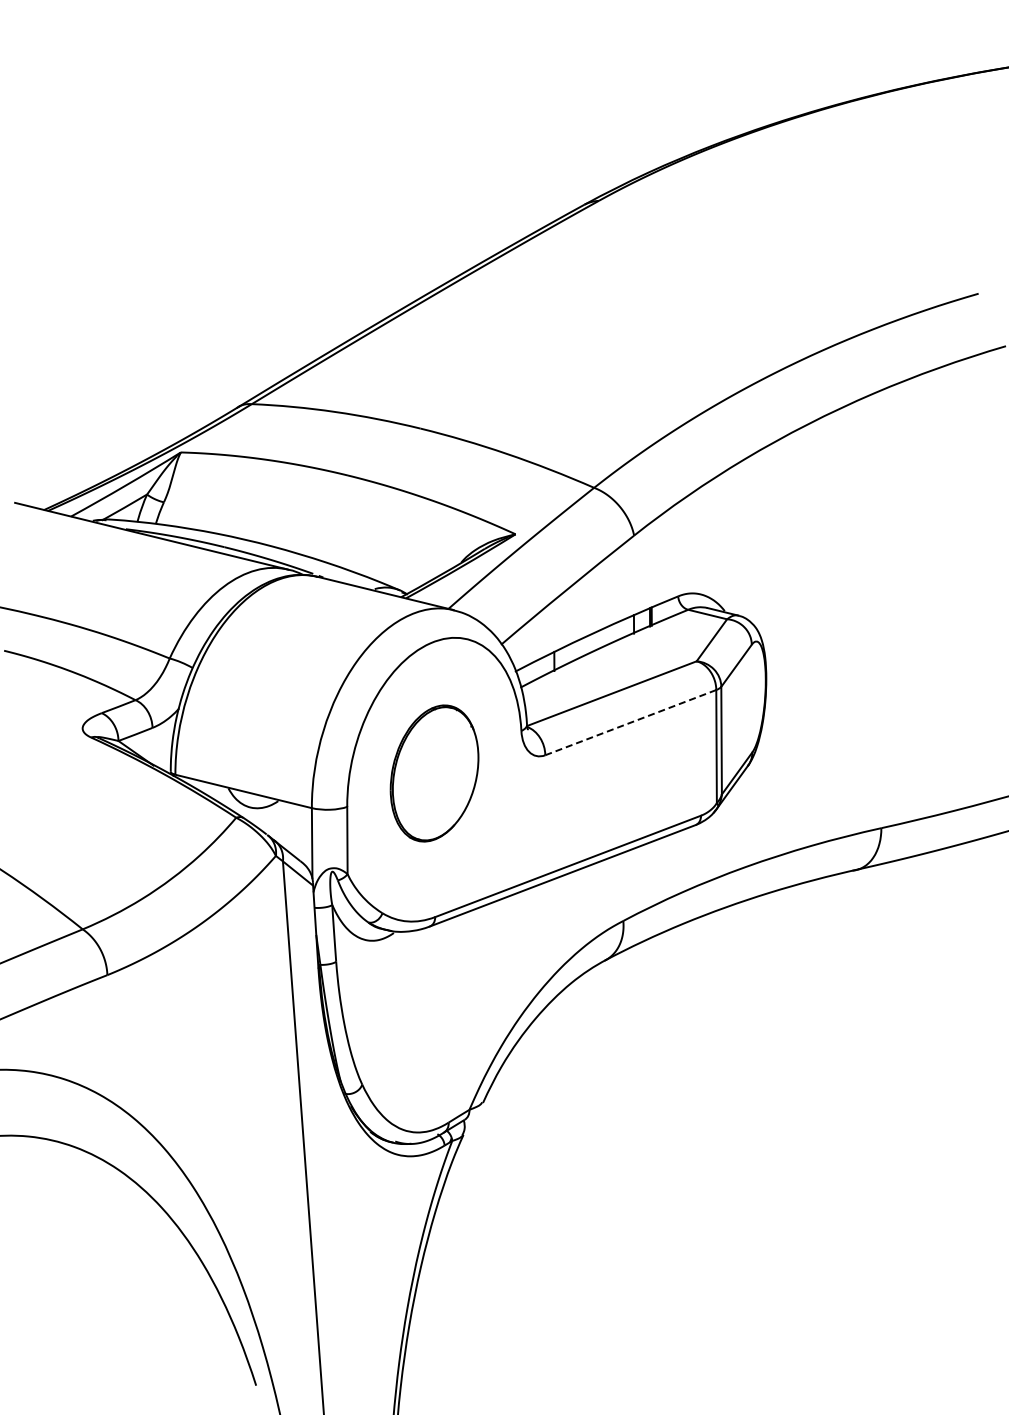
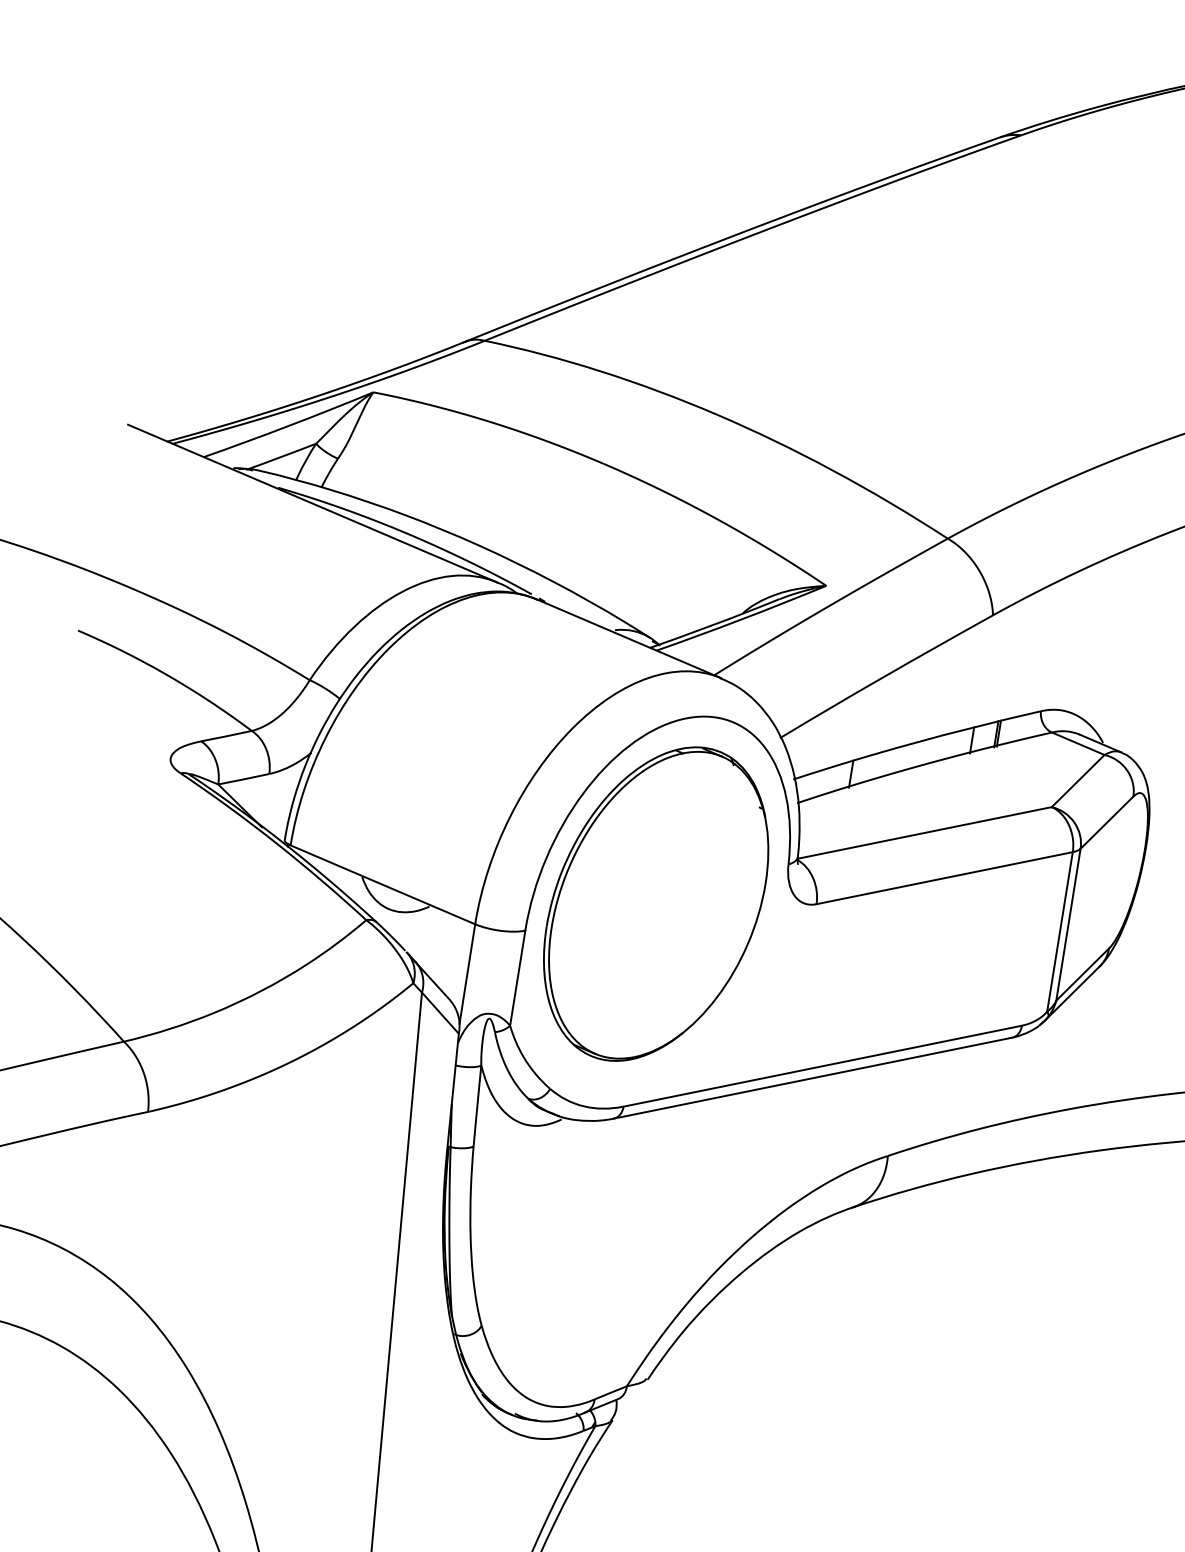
line: (630, 722) -> (944, 877), dashed -> solid
part: (434, 773) -> (656, 904), size x1.67

